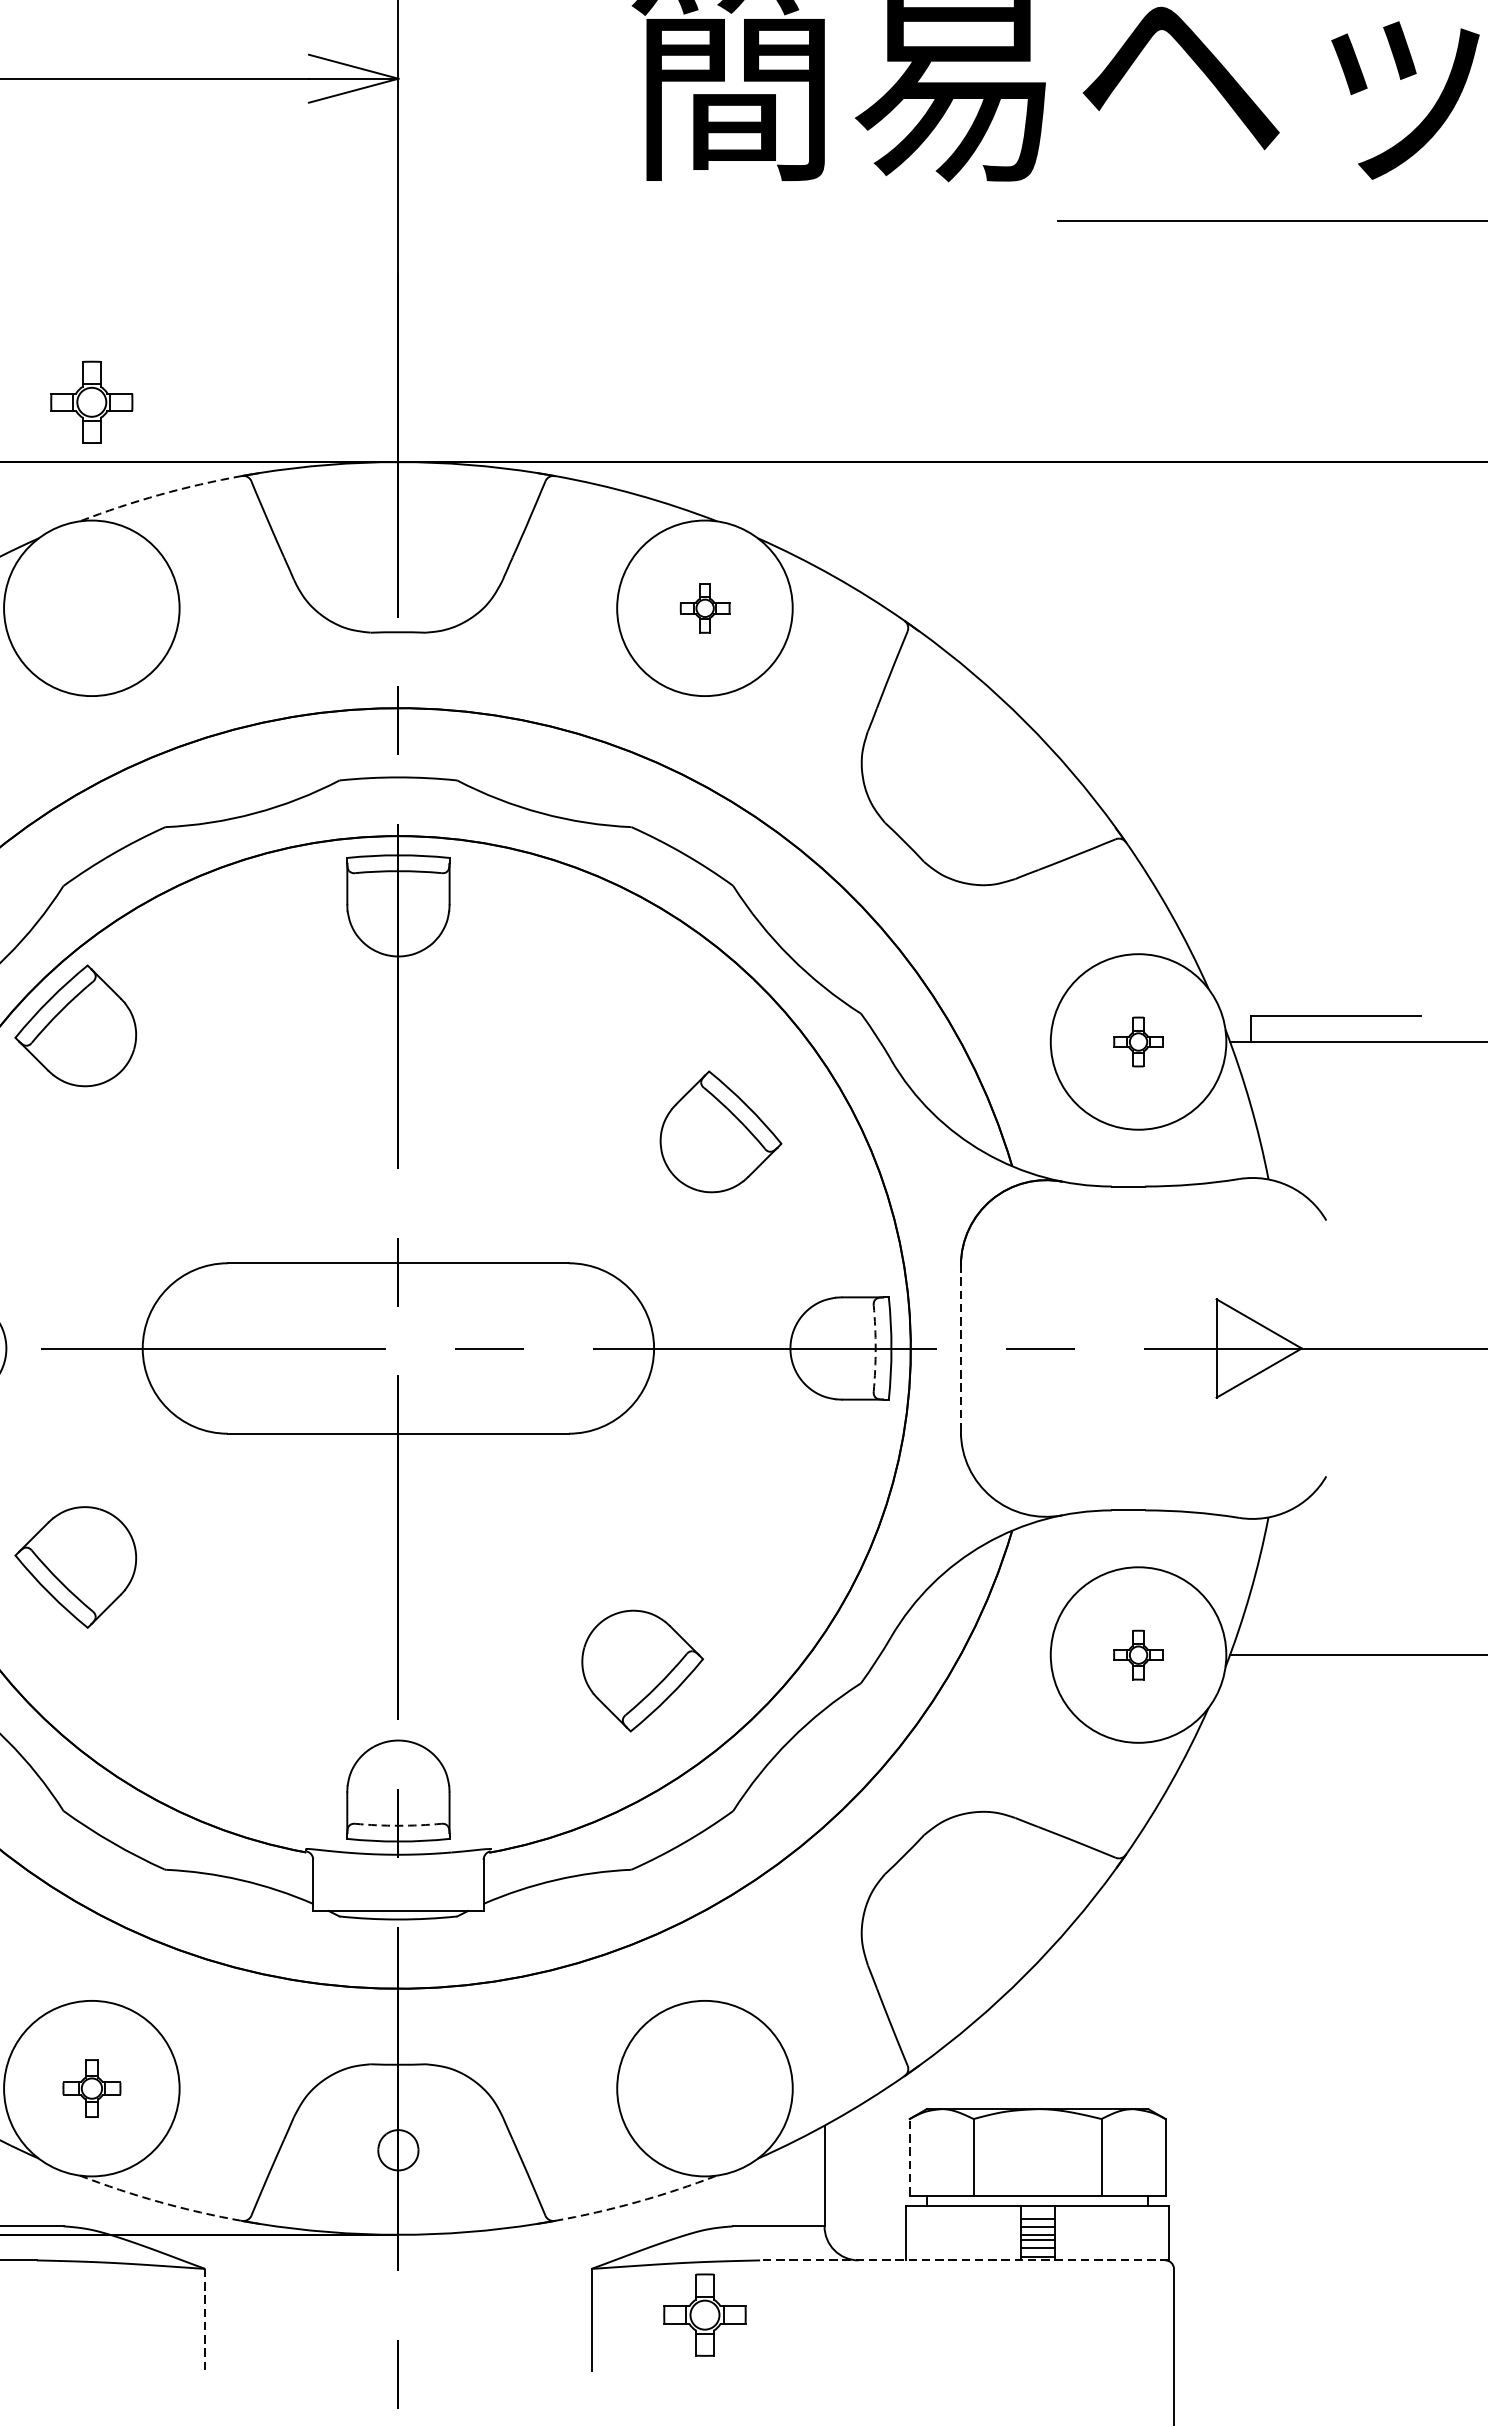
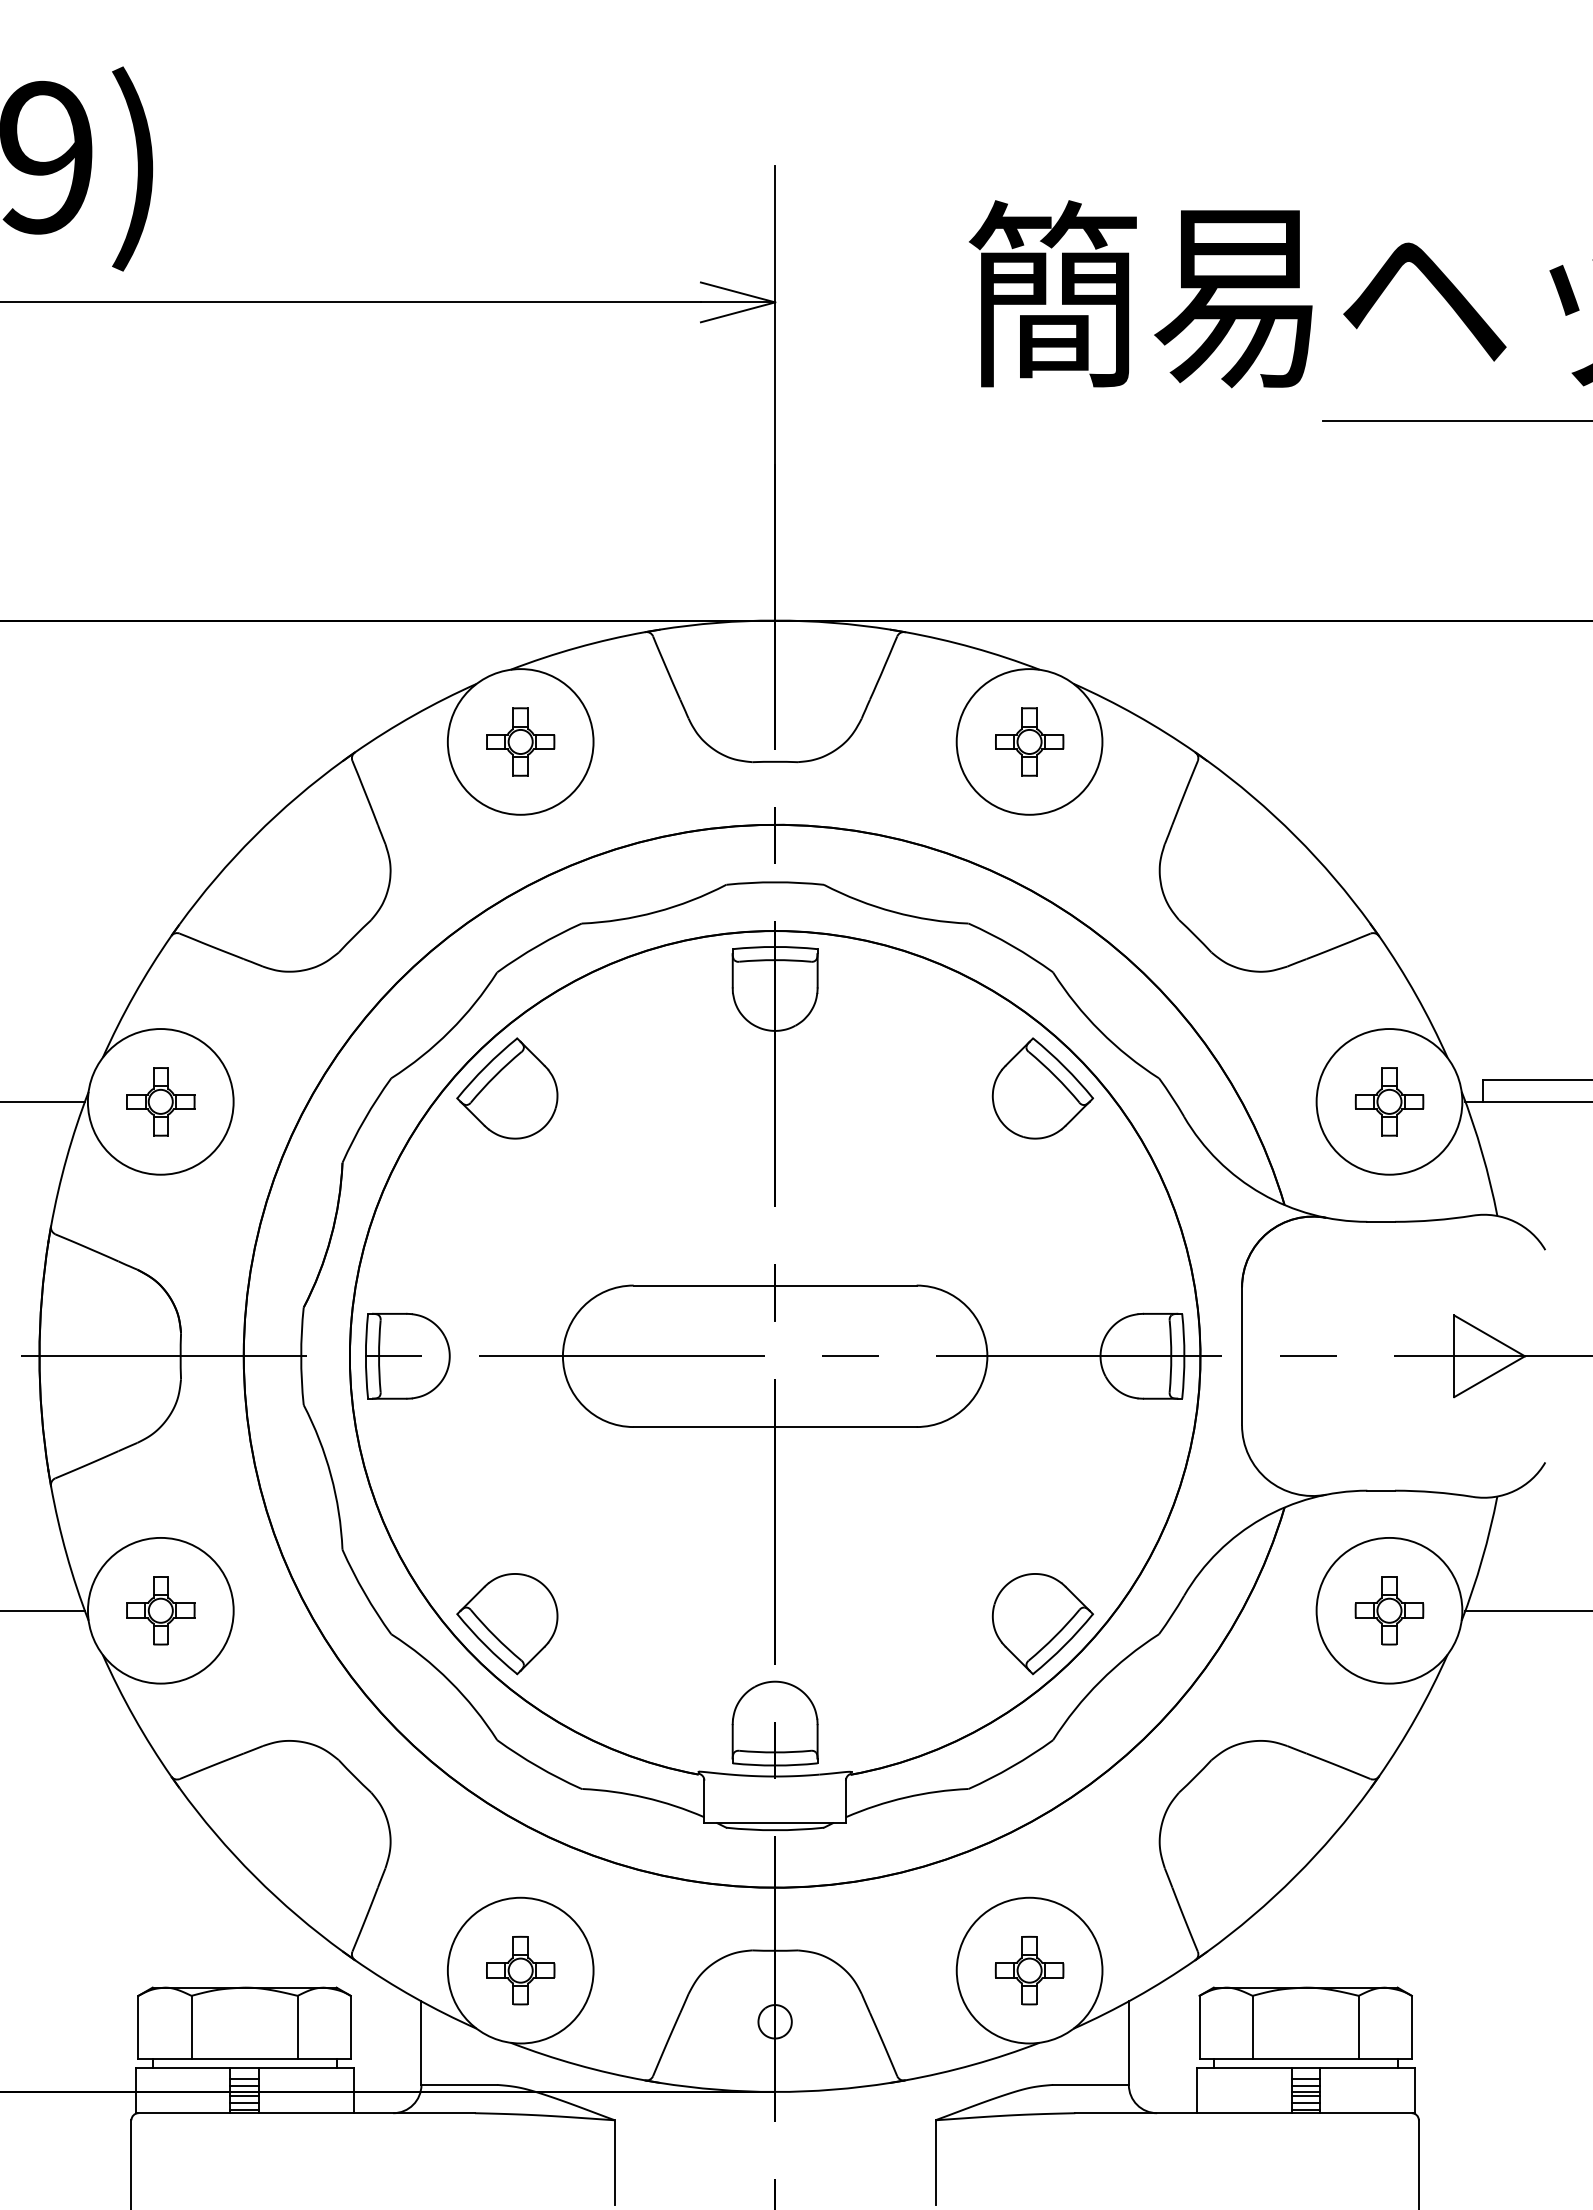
part: (91, 401) -> (520, 741), moved
arc: (160, 494) -> (577, 647), dashed -> solid
part: (704, 607) -> (1029, 741), size x1.67
part: (1138, 1041) -> (1389, 1101), size x1.67
part: (720, 1131) -> (1042, 1088), moved
arc: (875, 1348) -> (1171, 1356), dashed -> solid
line: (961, 1348) -> (1242, 1356), dashed -> solid
part: (75, 1568) -> (507, 1624), moved
part: (1138, 1654) -> (1389, 1610), size x1.67
part: (642, 1671) -> (1042, 1624), moved
arc: (398, 1825) -> (775, 1752), dashed -> solid
part: (91, 2088) -> (520, 1970), size x1.43
line: (909, 2157) -> (1199, 2027), dashed -> solid
arc: (160, 2201) -> (577, 2064), dashed -> solid
arc: (637, 2201) -> (973, 2064), dashed -> solid
line: (965, 2260) -> (1245, 2113), dashed -> solid
part: (704, 2314) -> (1029, 1970), moved
line: (204, 2321) -> (614, 2163), dashed -> solid

